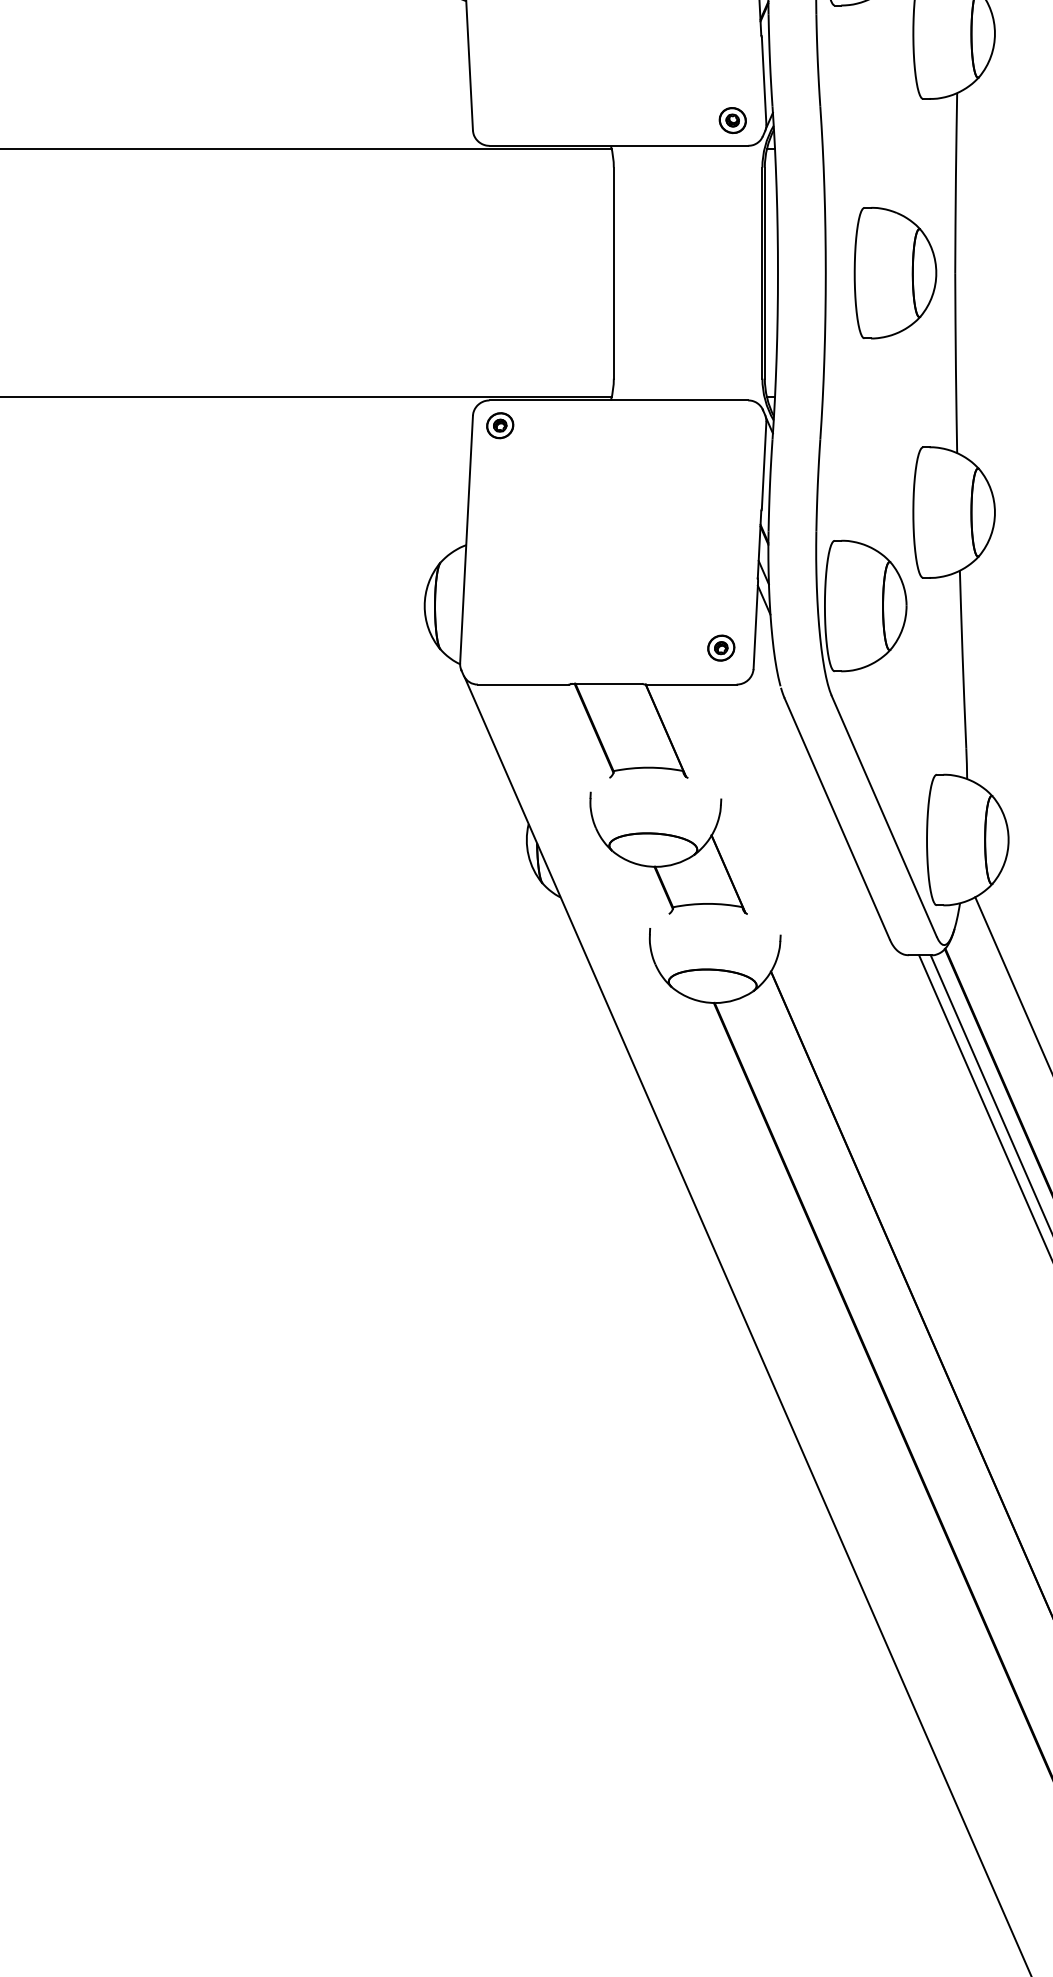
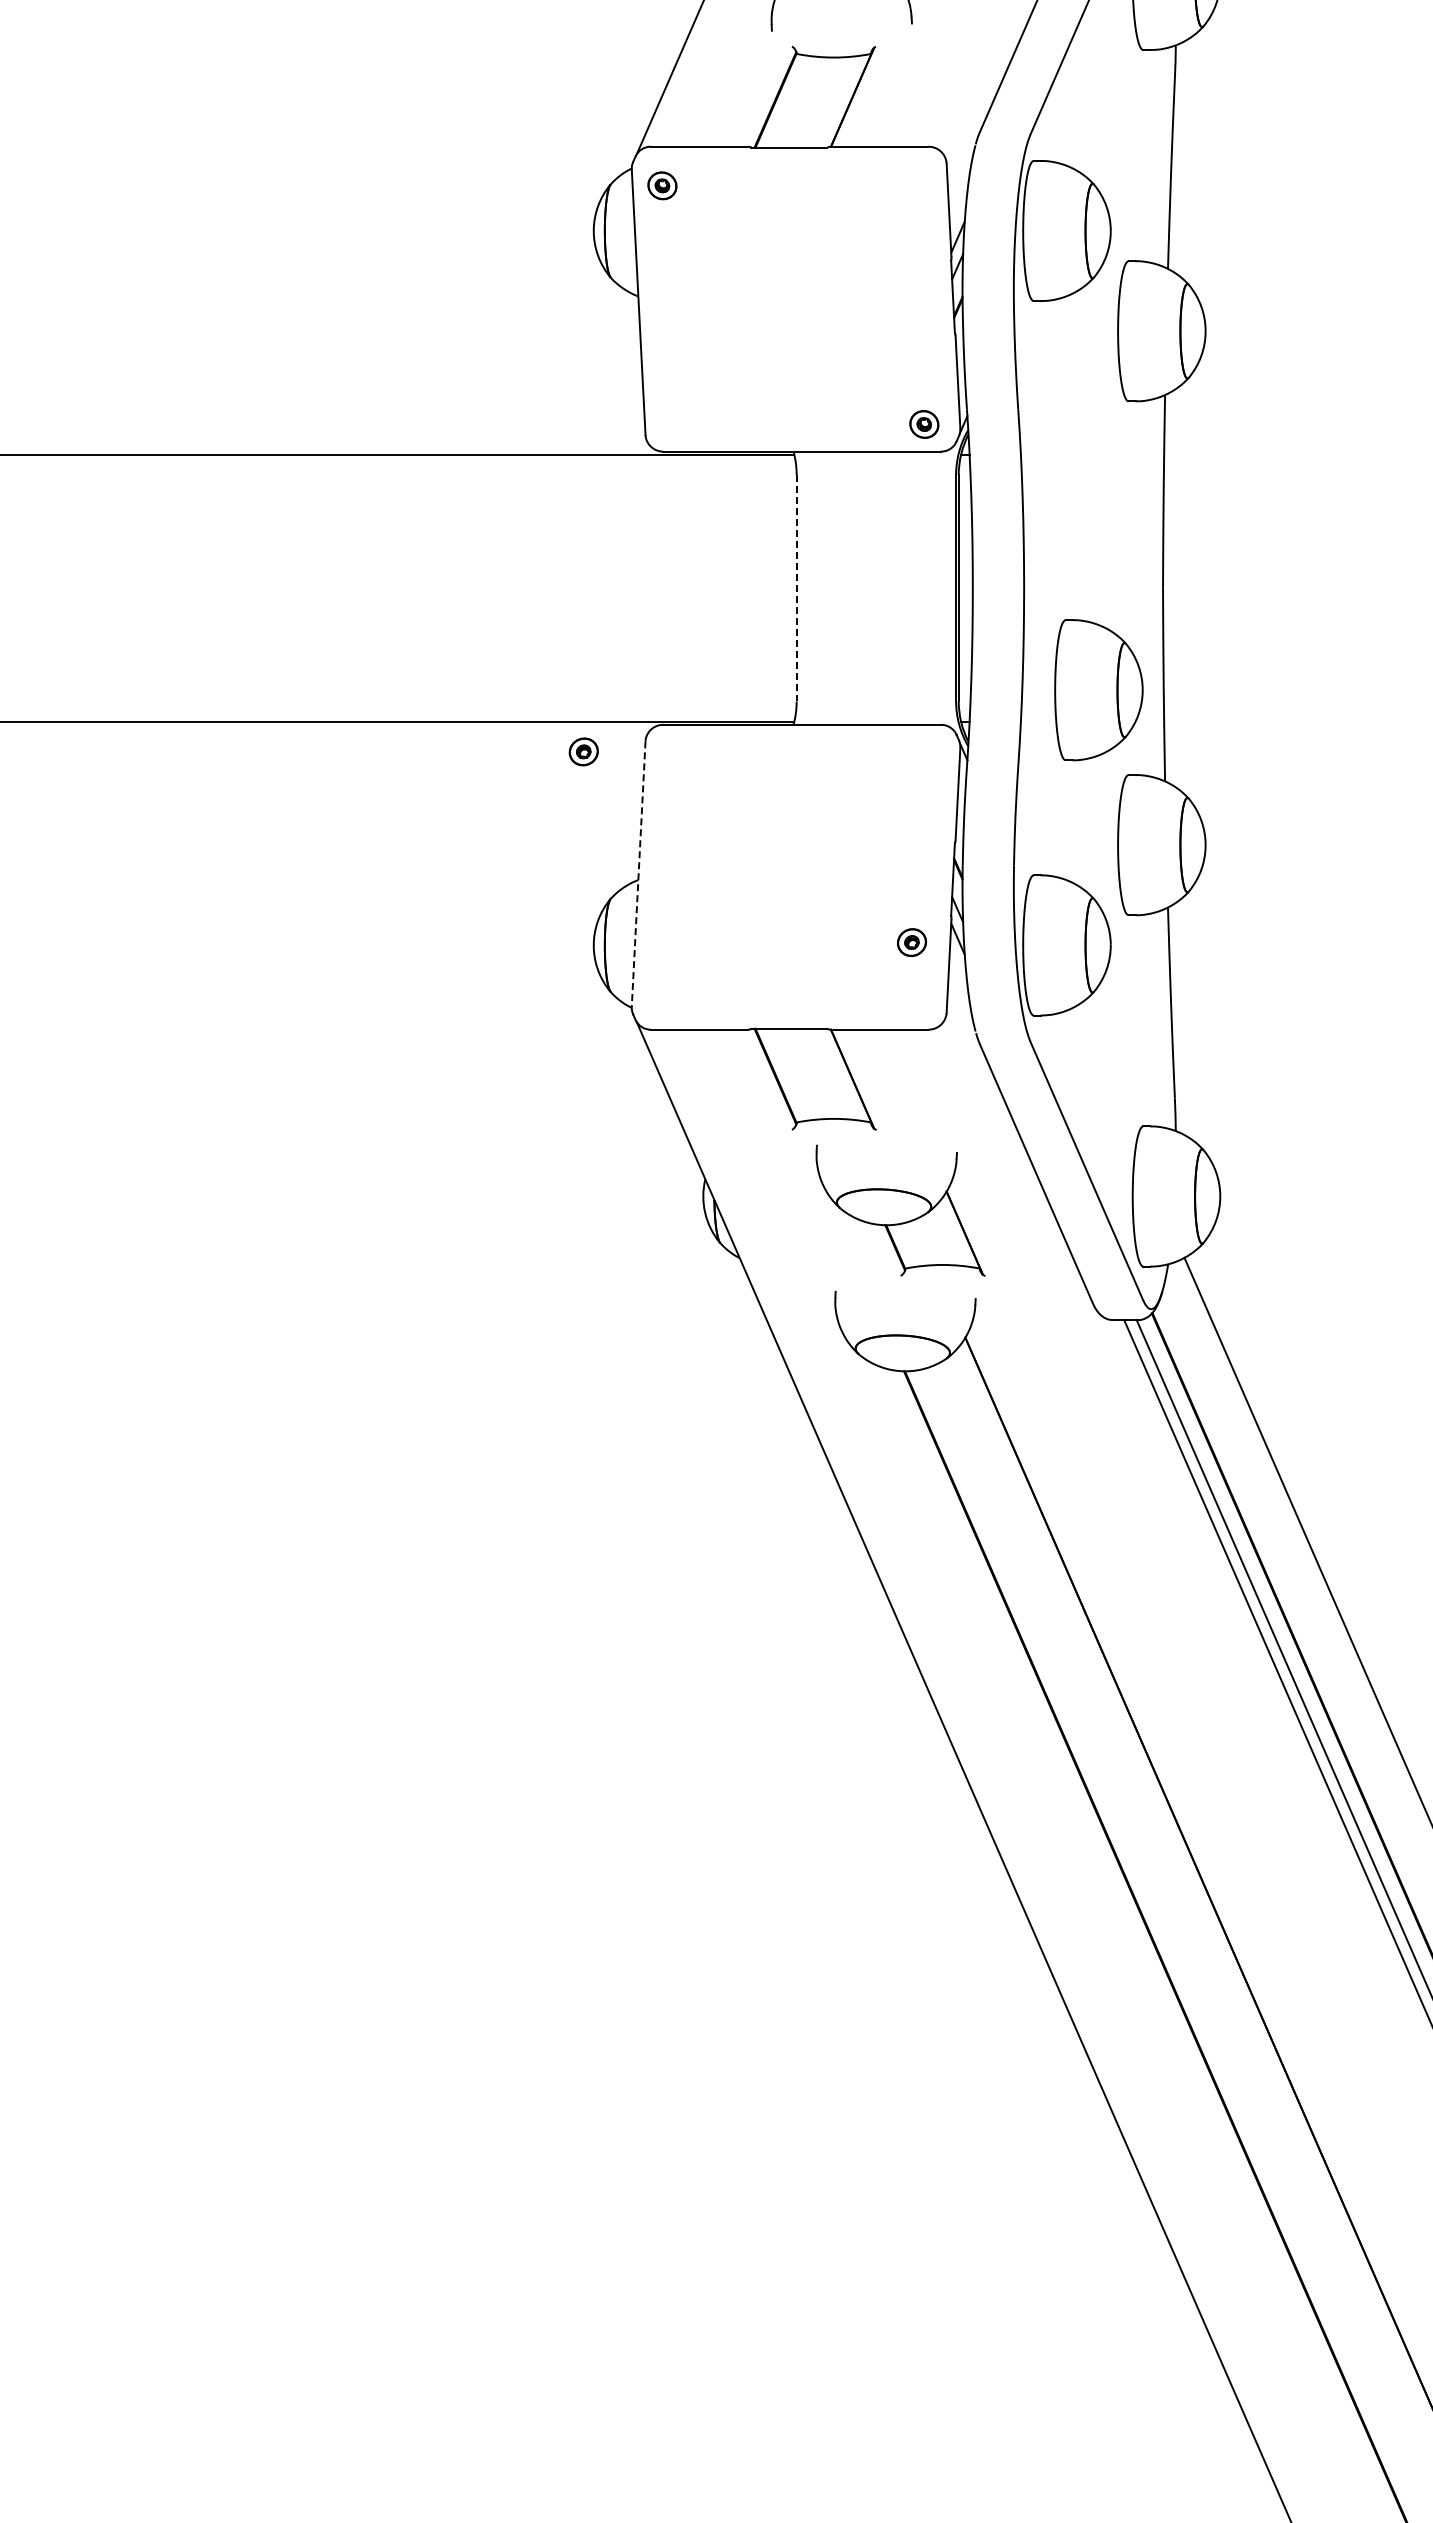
line: (613, 273) -> (796, 588), solid -> dashed
part: (895, 273) -> (1098, 690), moved
part: (499, 425) -> (583, 751), moved
line: (466, 539) -> (638, 874), solid -> dashed
part: (720, 648) -> (911, 942), moved
part: (668, 853) -> (900, 1210), moved

